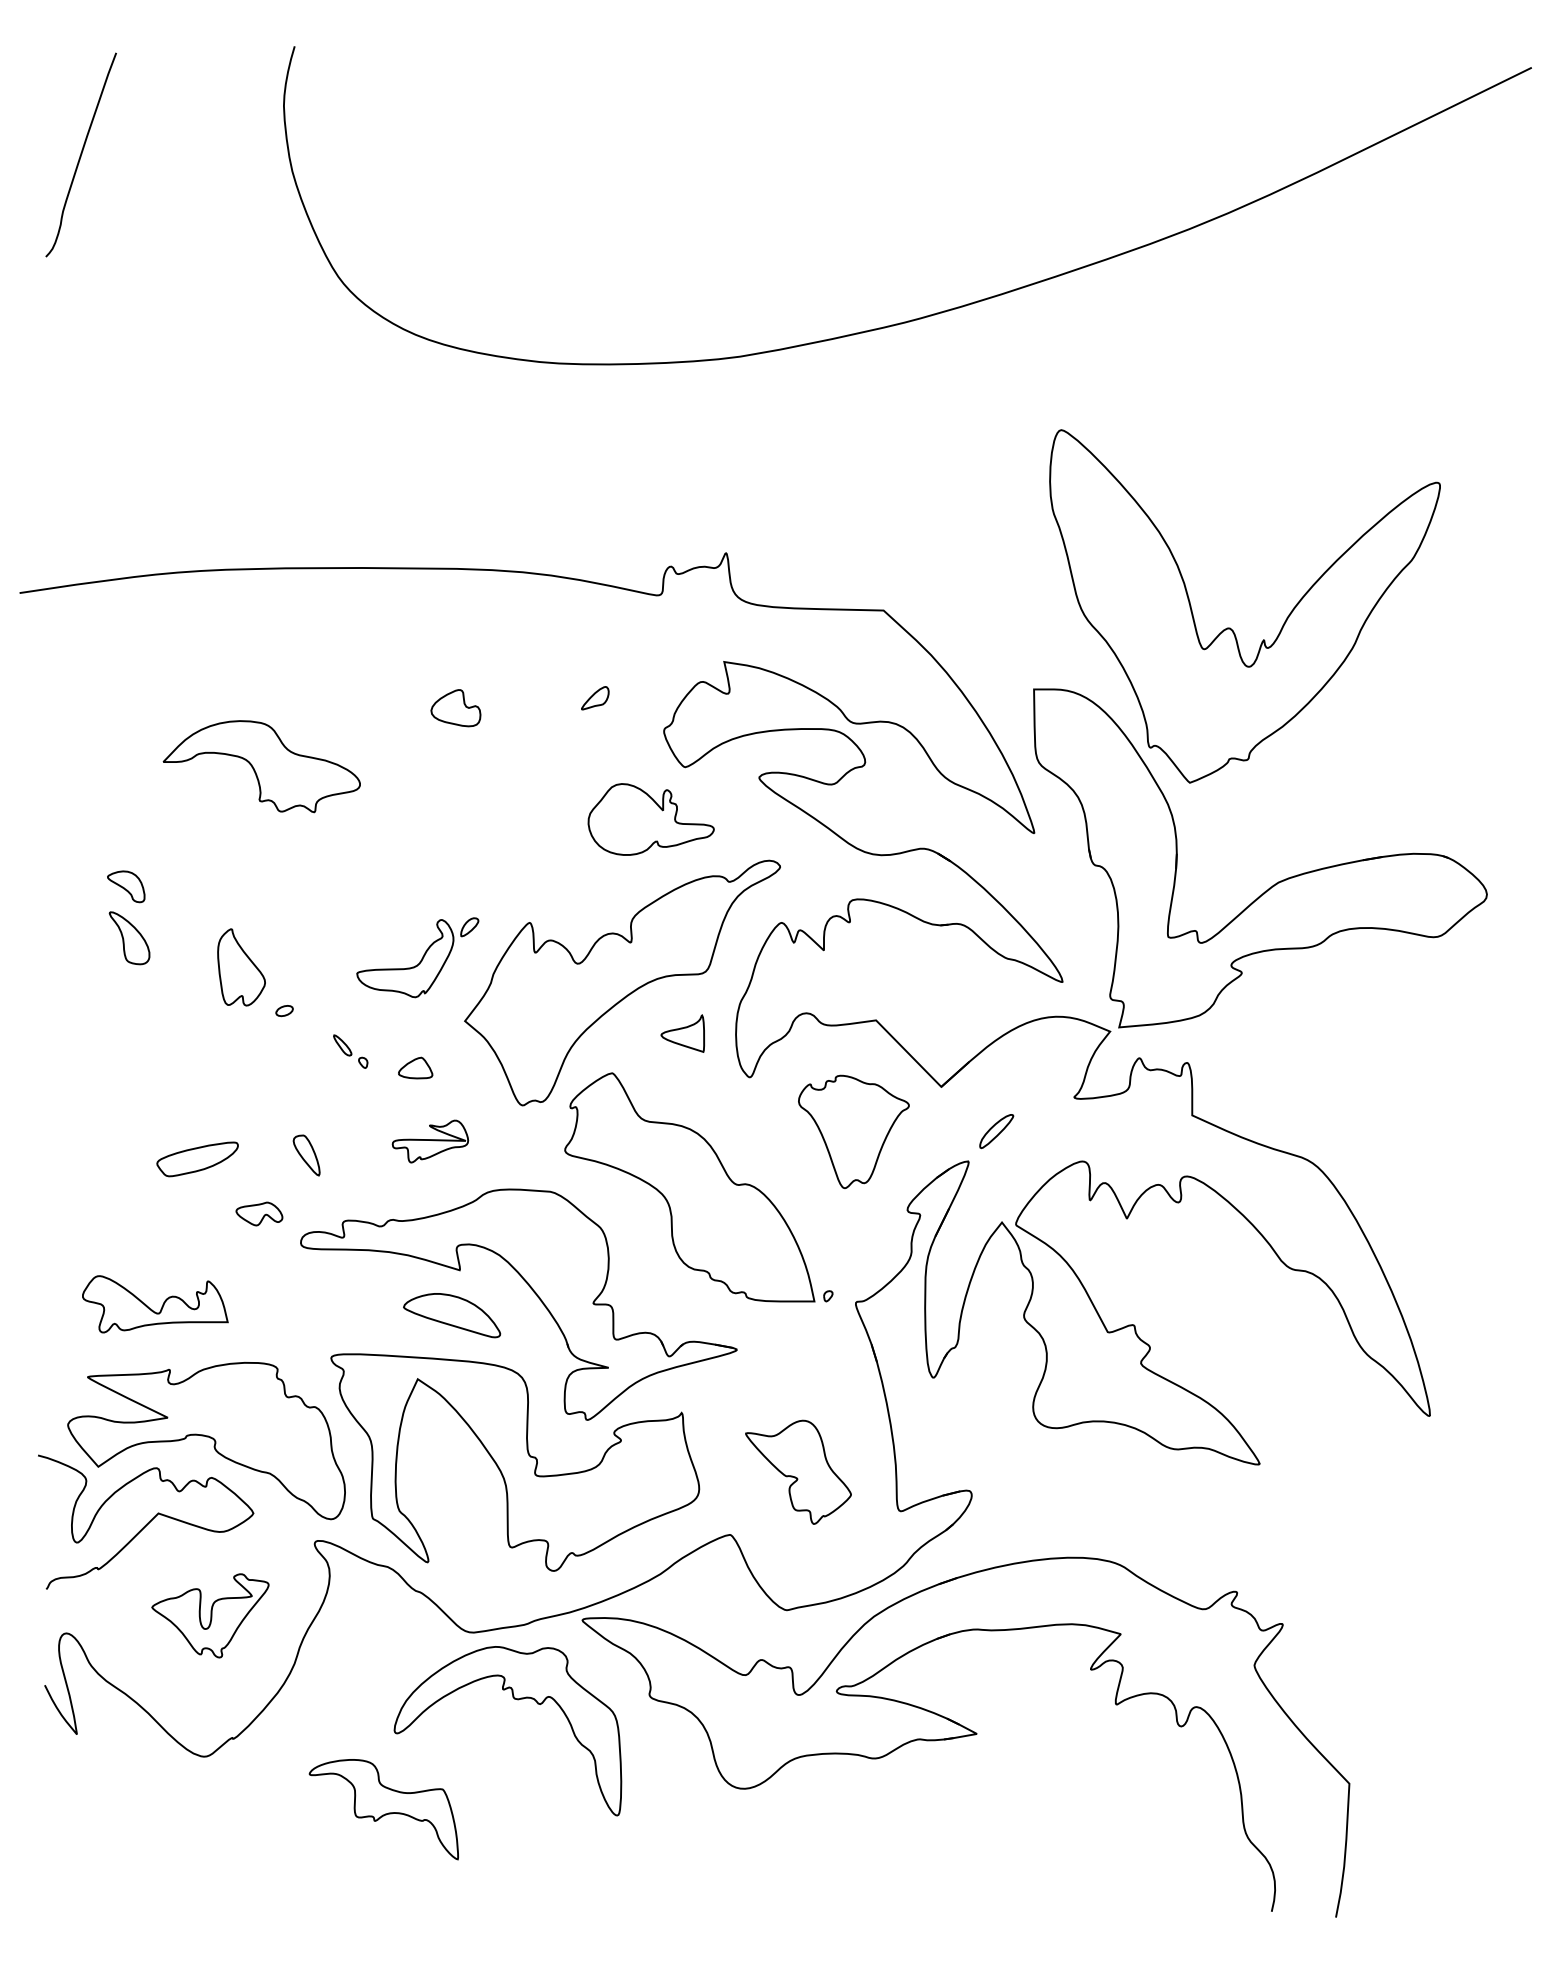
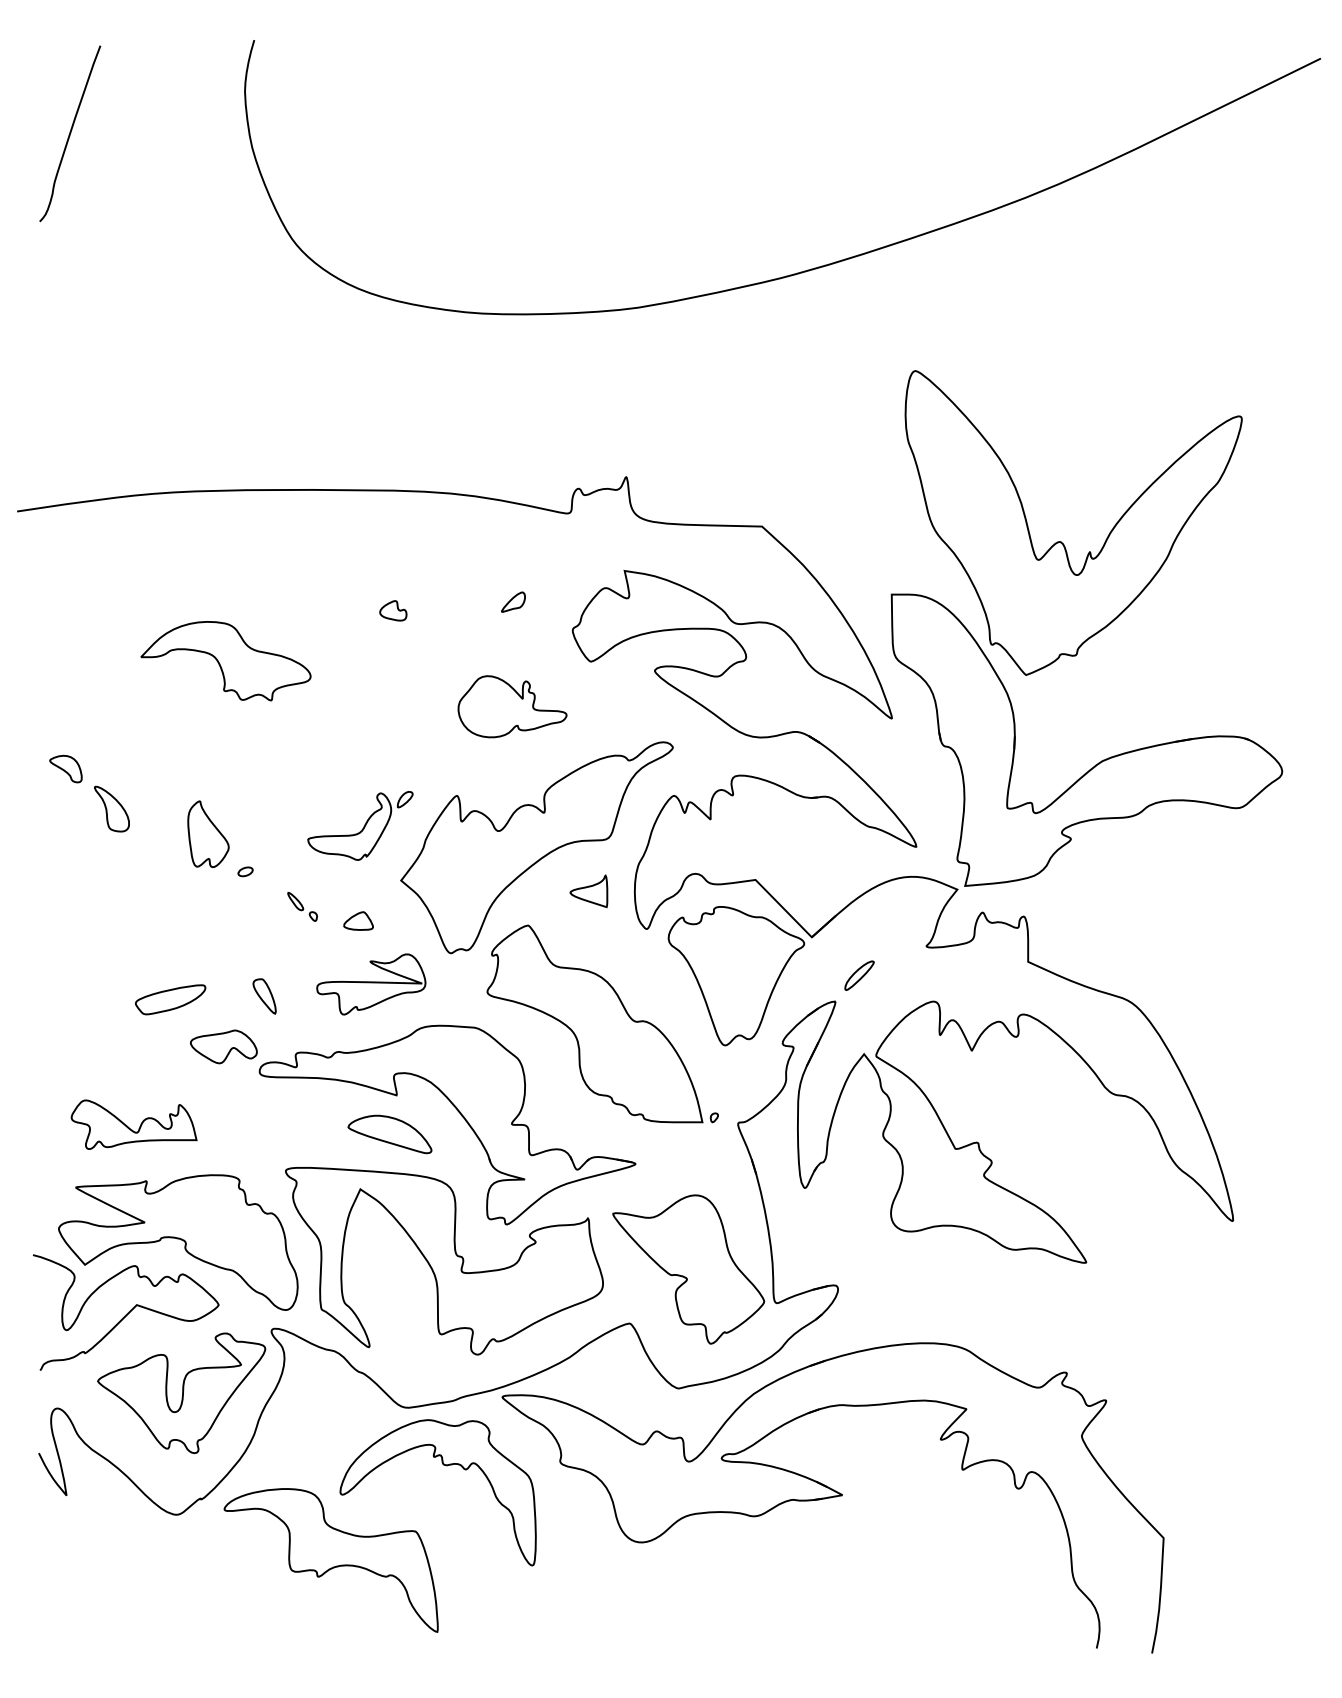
part: (455, 708) -> (392, 611), size x0.62
part: (650, 819) -> (511, 706), moved
part: (126, 886) -> (66, 768), moved
part: (853, 1131) -> (736, 975), size x1.43
part: (430, 1141) -> (371, 984), size x1.67
part: (259, 1213) -> (223, 1046), size x1.67
part: (798, 1472) -> (688, 1269), size x1.67
part: (210, 1615) -> (181, 1393), size x1.67
part: (383, 1809) -> (330, 1560), size x1.67

